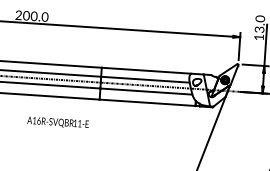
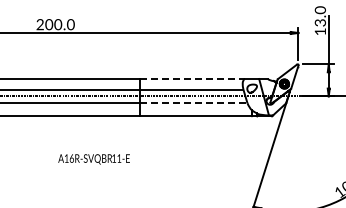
line: (147, 71) -> (193, 79), solid -> dashed
line: (146, 91) -> (194, 103), solid -> dashed
text: (57, 123) -> (93, 159), moved

